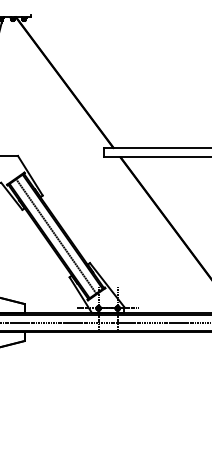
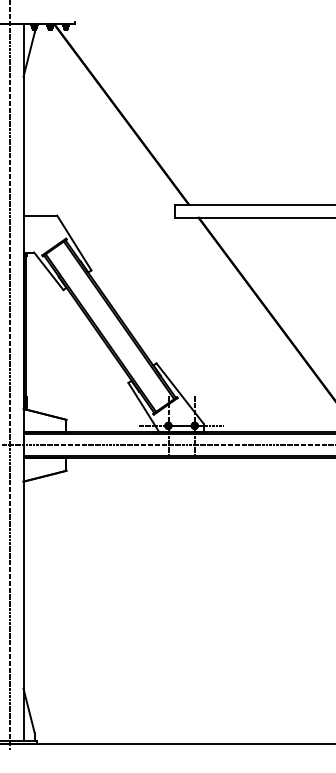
line: (55, 236) -> (109, 326), removed

